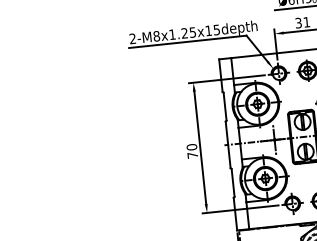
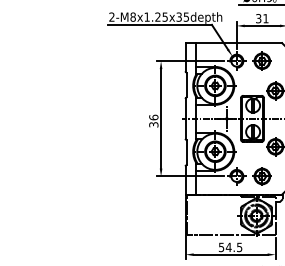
text: (207, 30) -> (178, 16), 2-M8x1.25x15depth -> 2-M8x1.25x35depth
text: (191, 150) -> (153, 120), 70 -> 36

